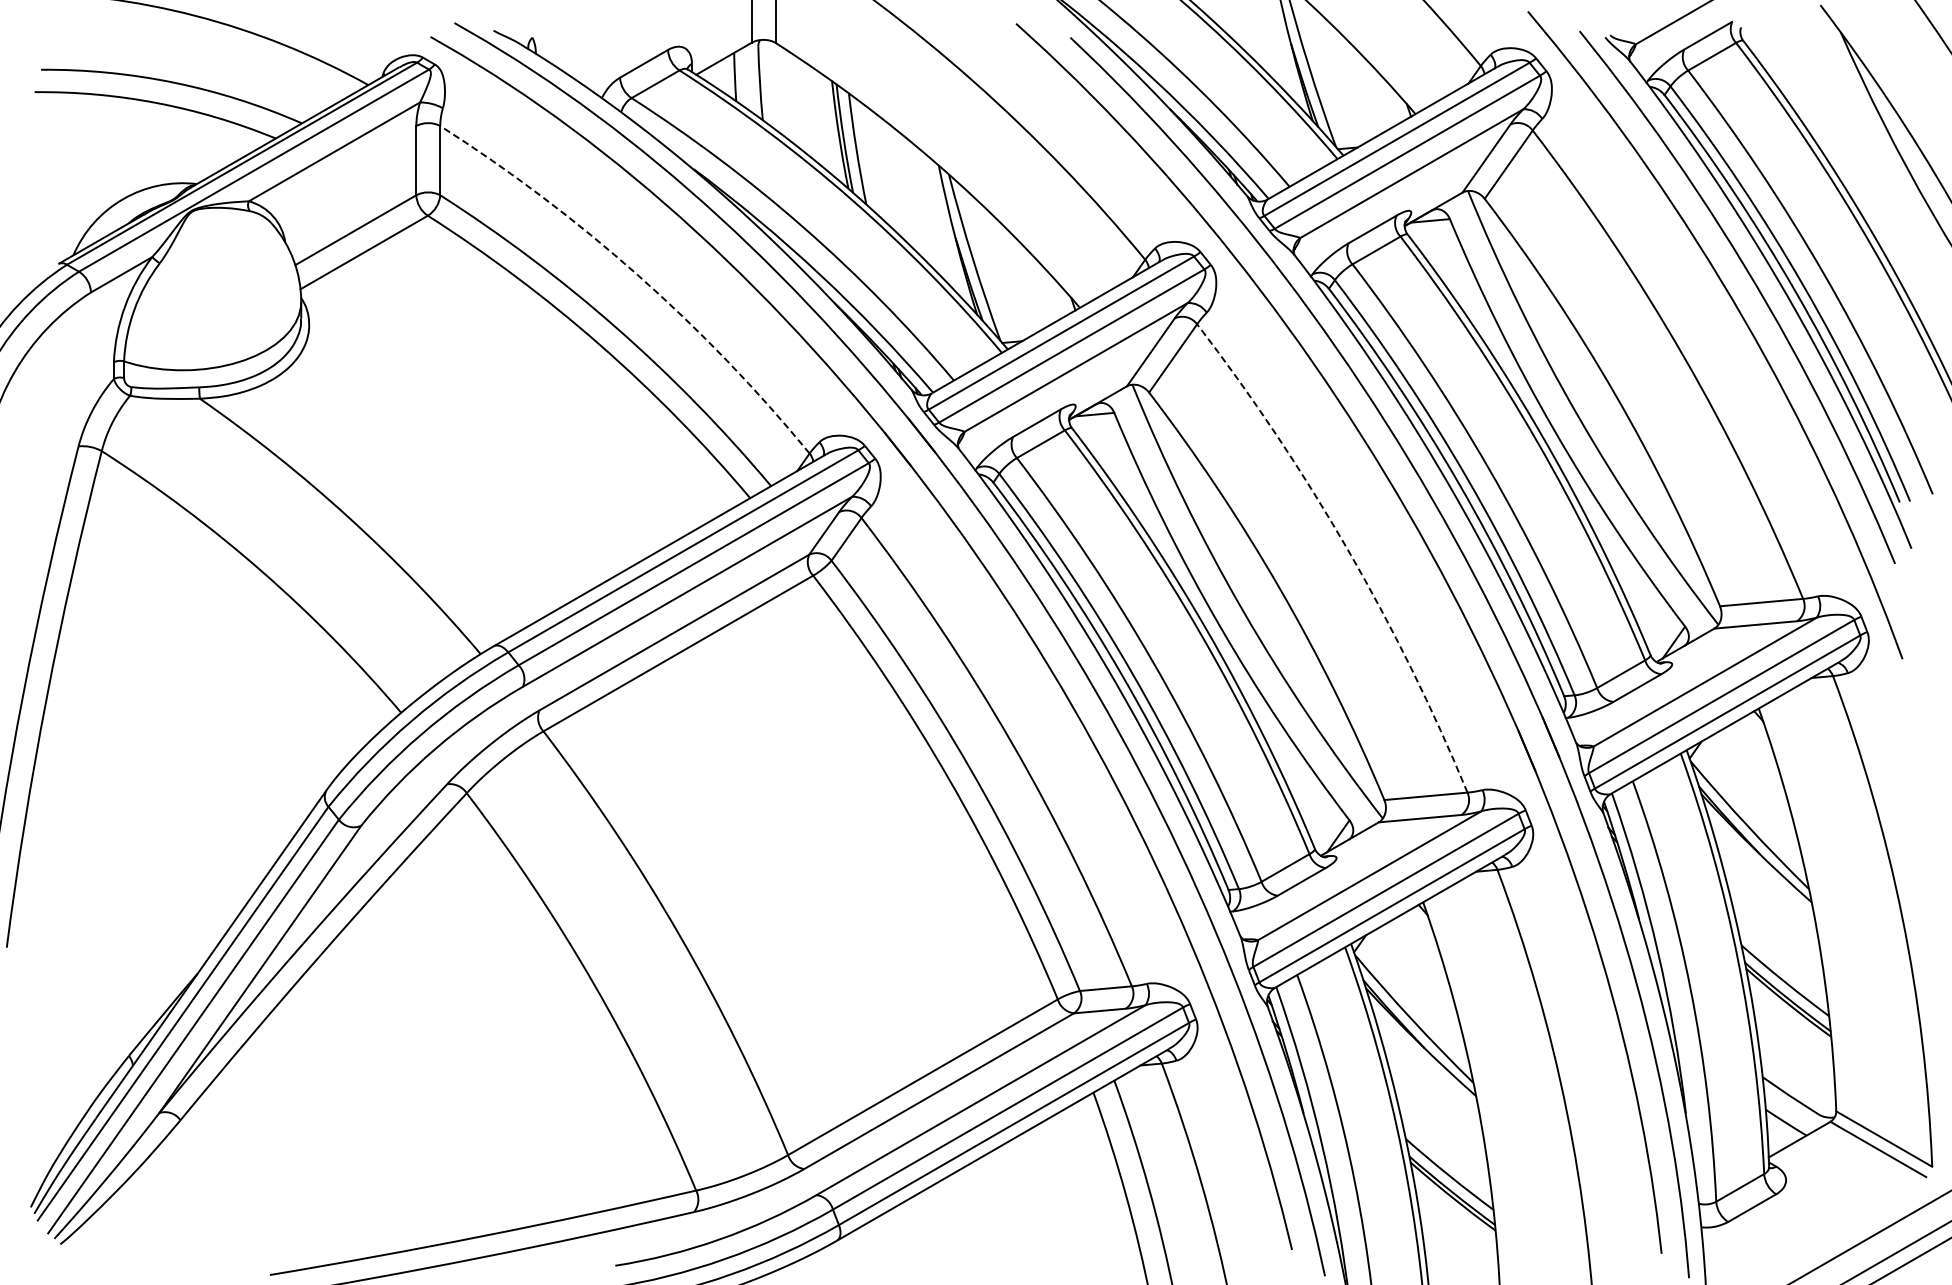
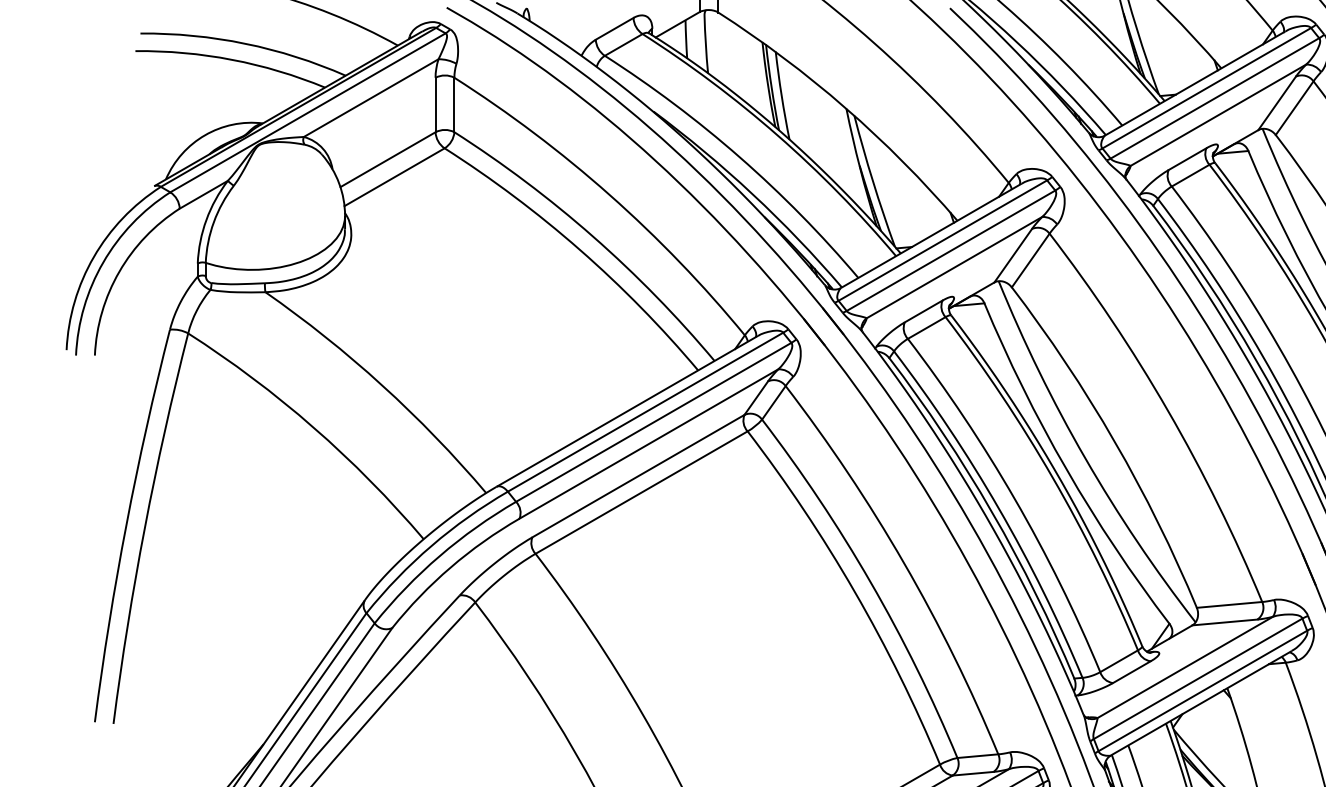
arc: (637, 275) -> (609, 195), dashed -> solid
arc: (1347, 549) -> (1167, 410), dashed -> solid

